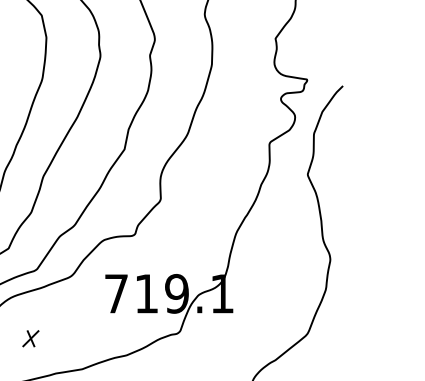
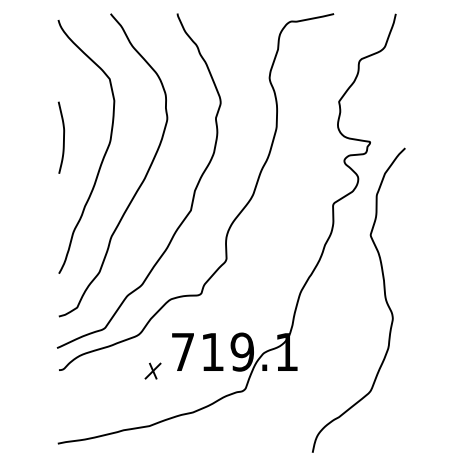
part: (30, 338) -> (152, 370), moved

